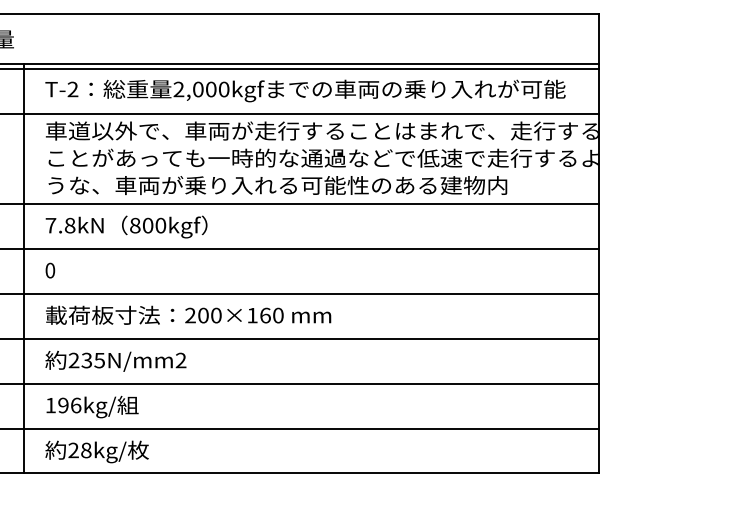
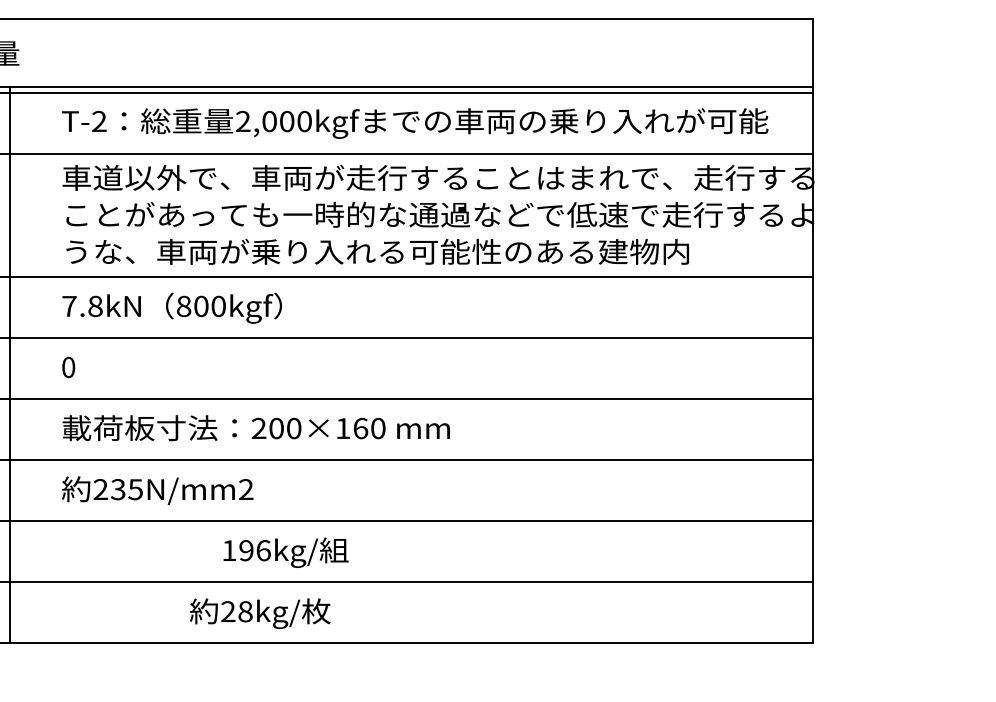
line: (23, 268) -> (9, 364), moved
text: (92, 406) -> (285, 552), moved
text: (97, 451) -> (260, 613), moved

